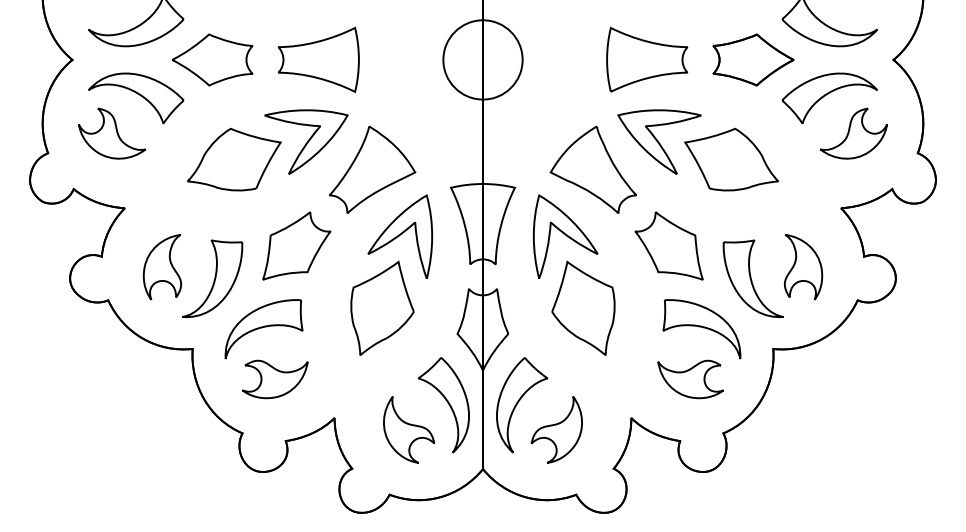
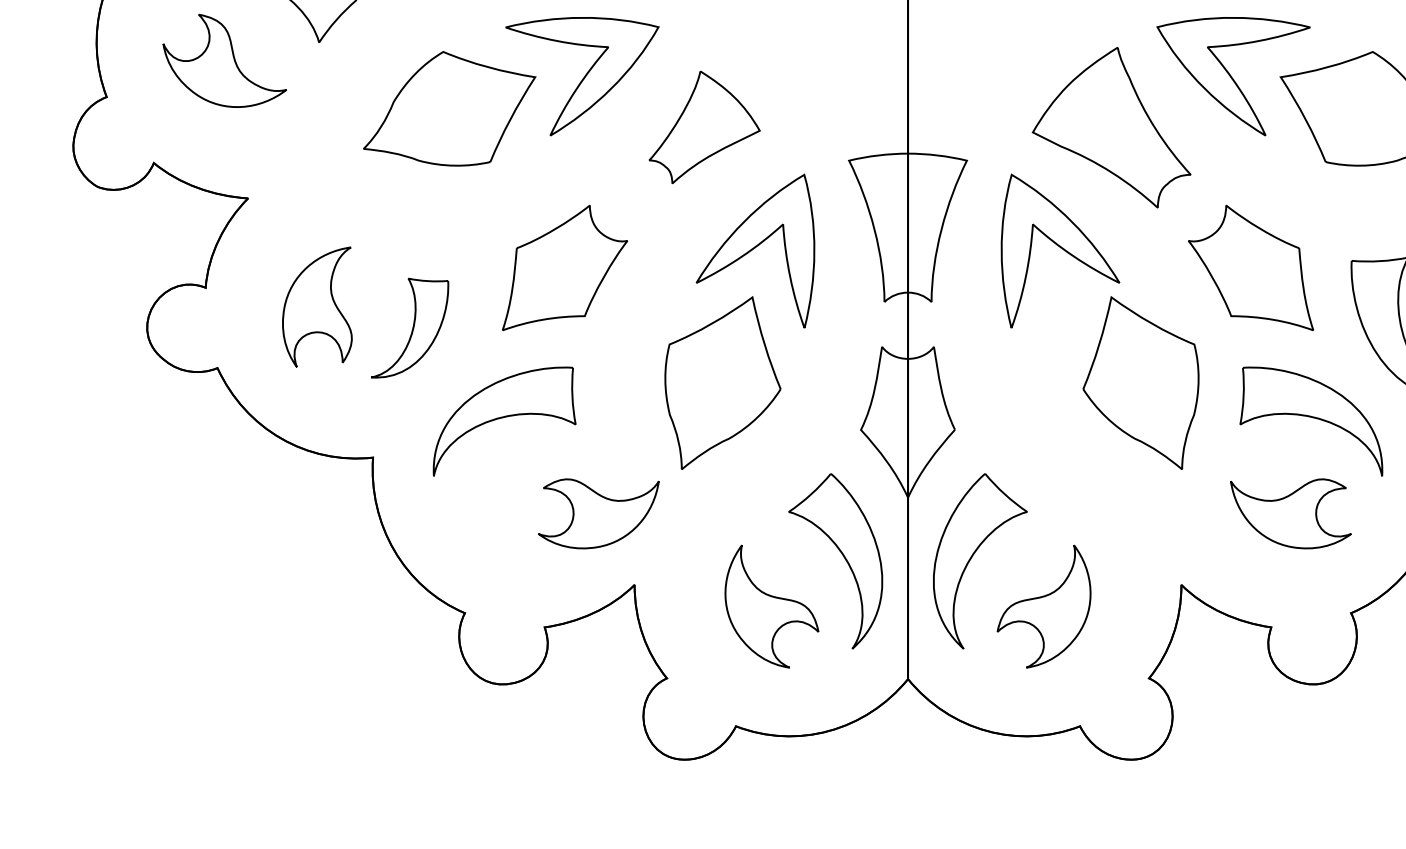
part: (372, 169) -> (704, 126), size x0.7
part: (212, 278) -> (409, 327), size x0.7
part: (583, 307) -> (1141, 381), moved
part: (275, 379) -> (599, 513), moved

